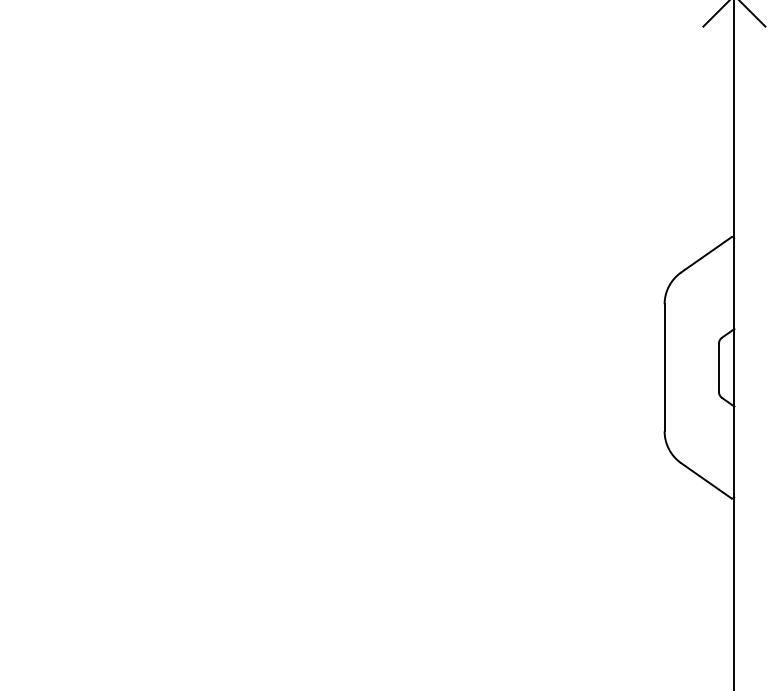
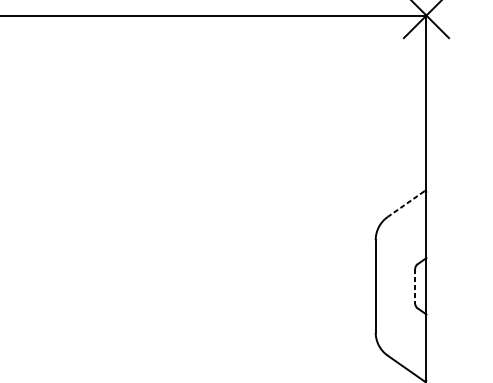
line: (706, 254) -> (406, 203), solid -> dashed
line: (718, 367) -> (414, 286), solid -> dashed

